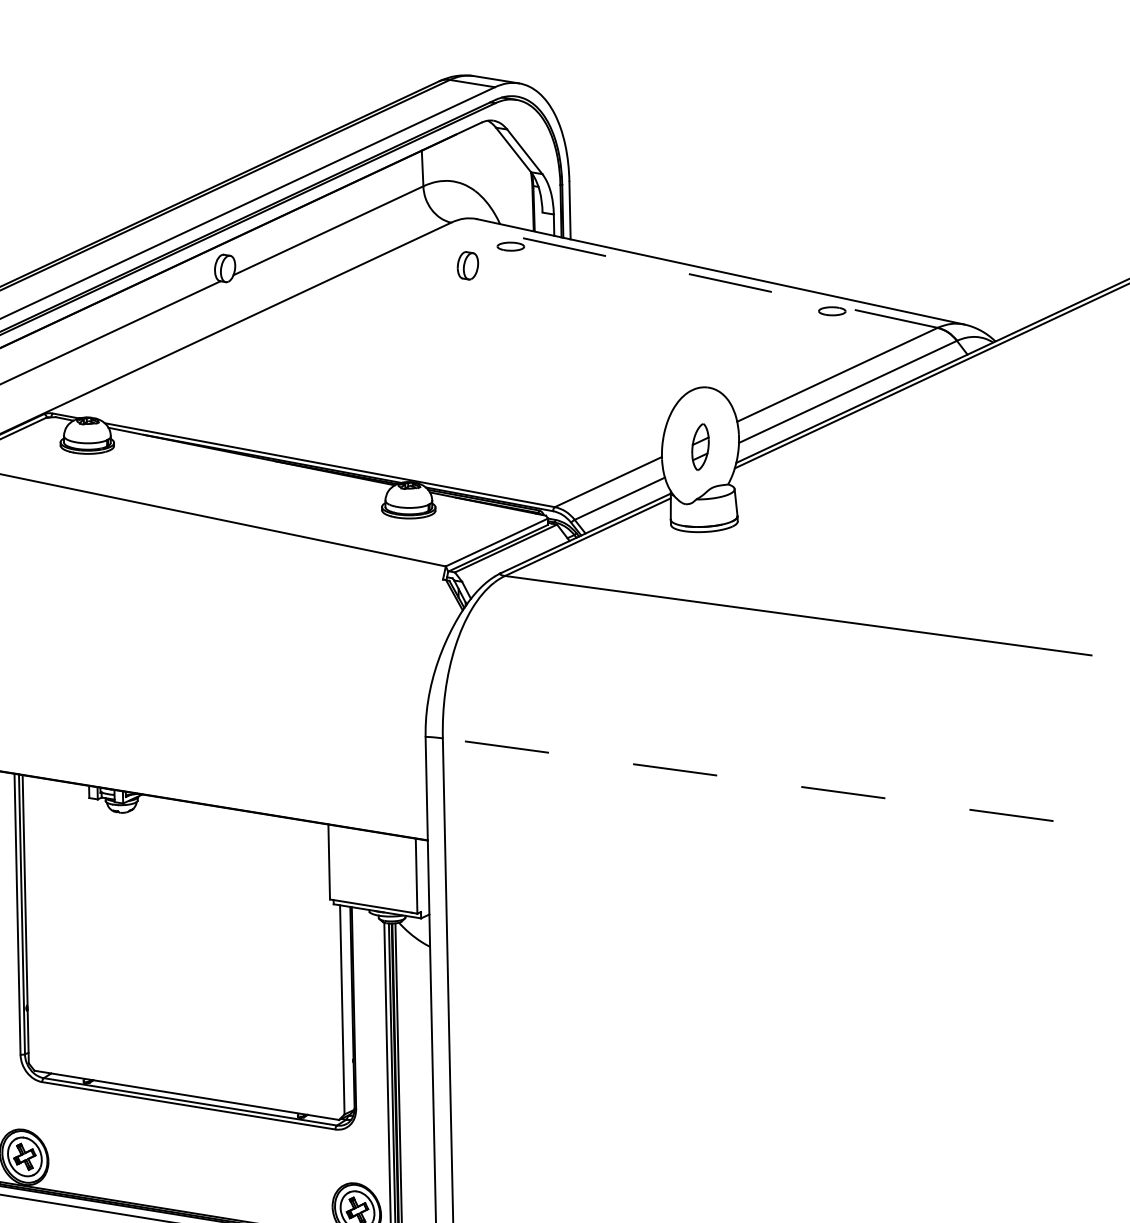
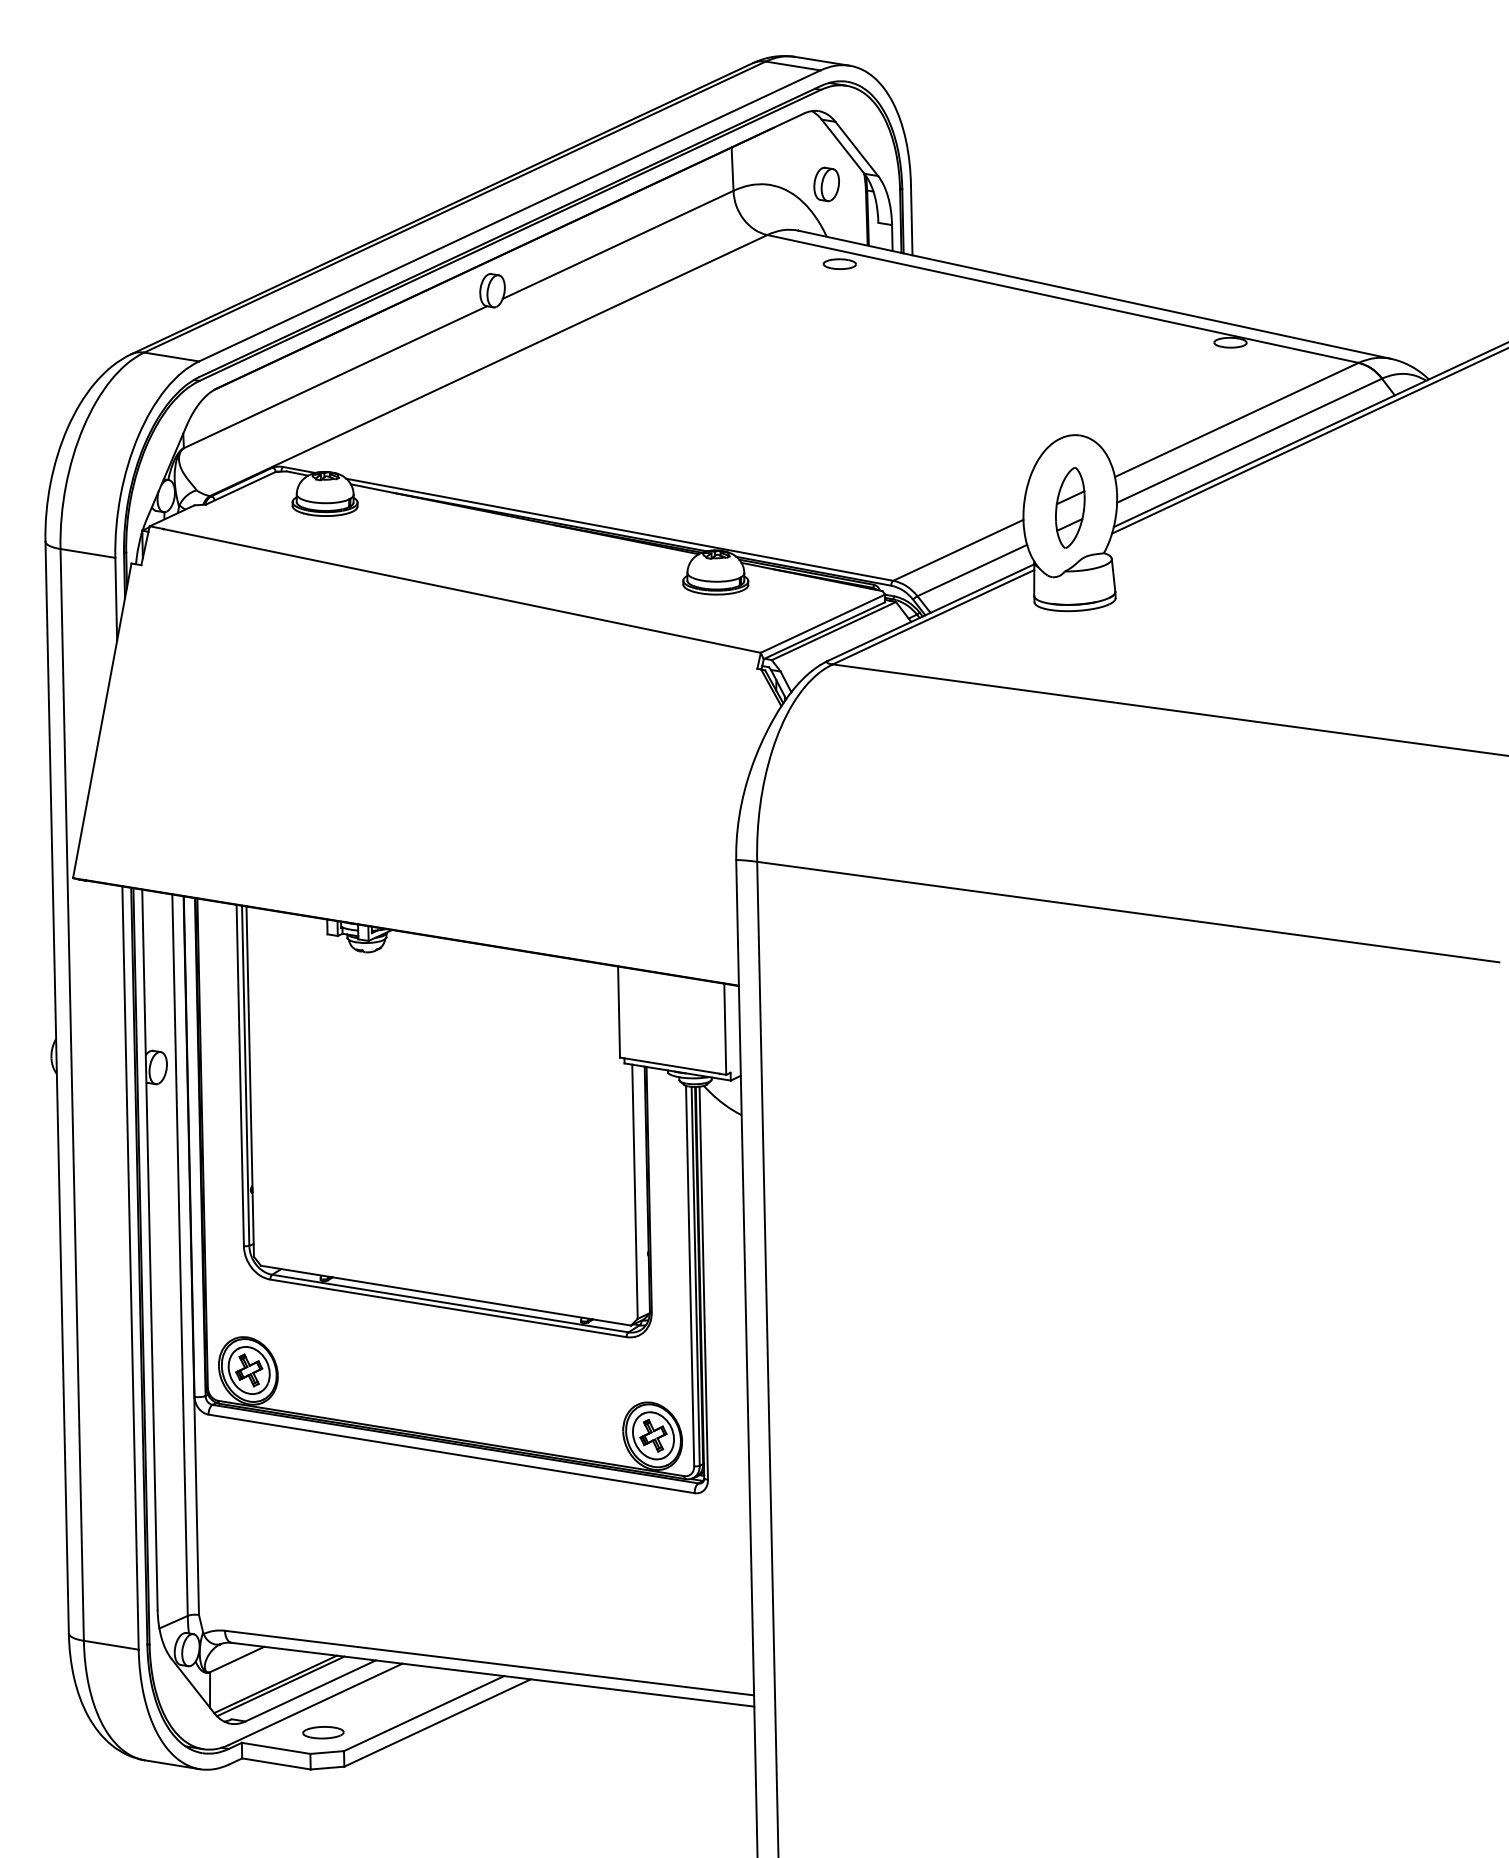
part: (467, 265) -> (826, 184), moved
line: (694, 274) -> (1062, 298), dashed -> solid
part: (700, 446) -> (1070, 507), size x1.43
line: (747, 780) -> (1127, 912), dashed -> solid

